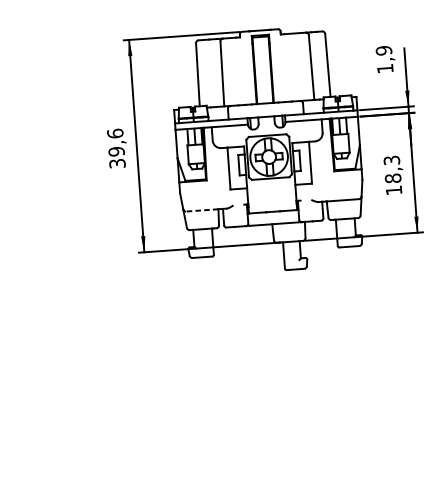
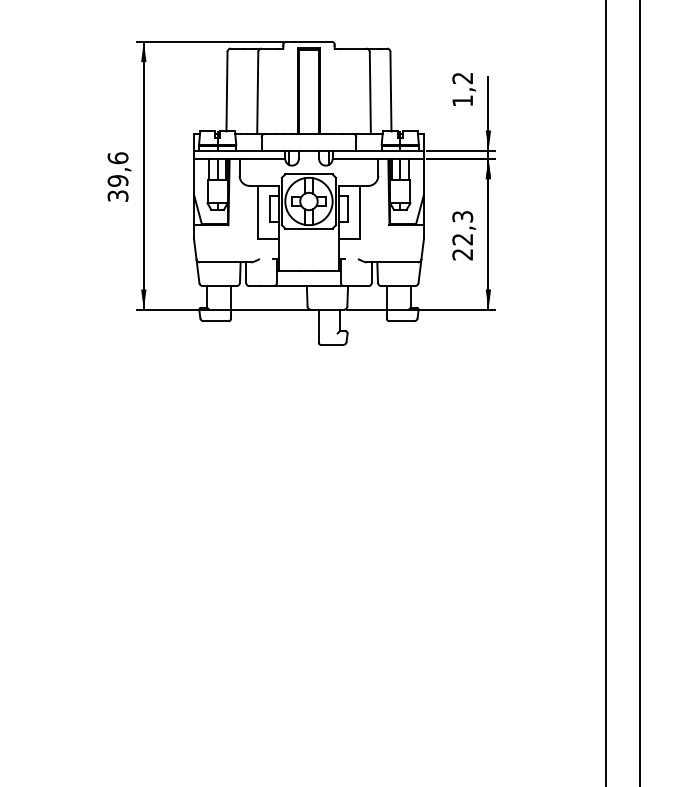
text: (383, 50) -> (462, 78), 1,9 -> 1,2
text: (393, 184) -> (462, 246), 18,3 -> 22,3
line: (201, 210) -> (219, 262), dashed -> solid

